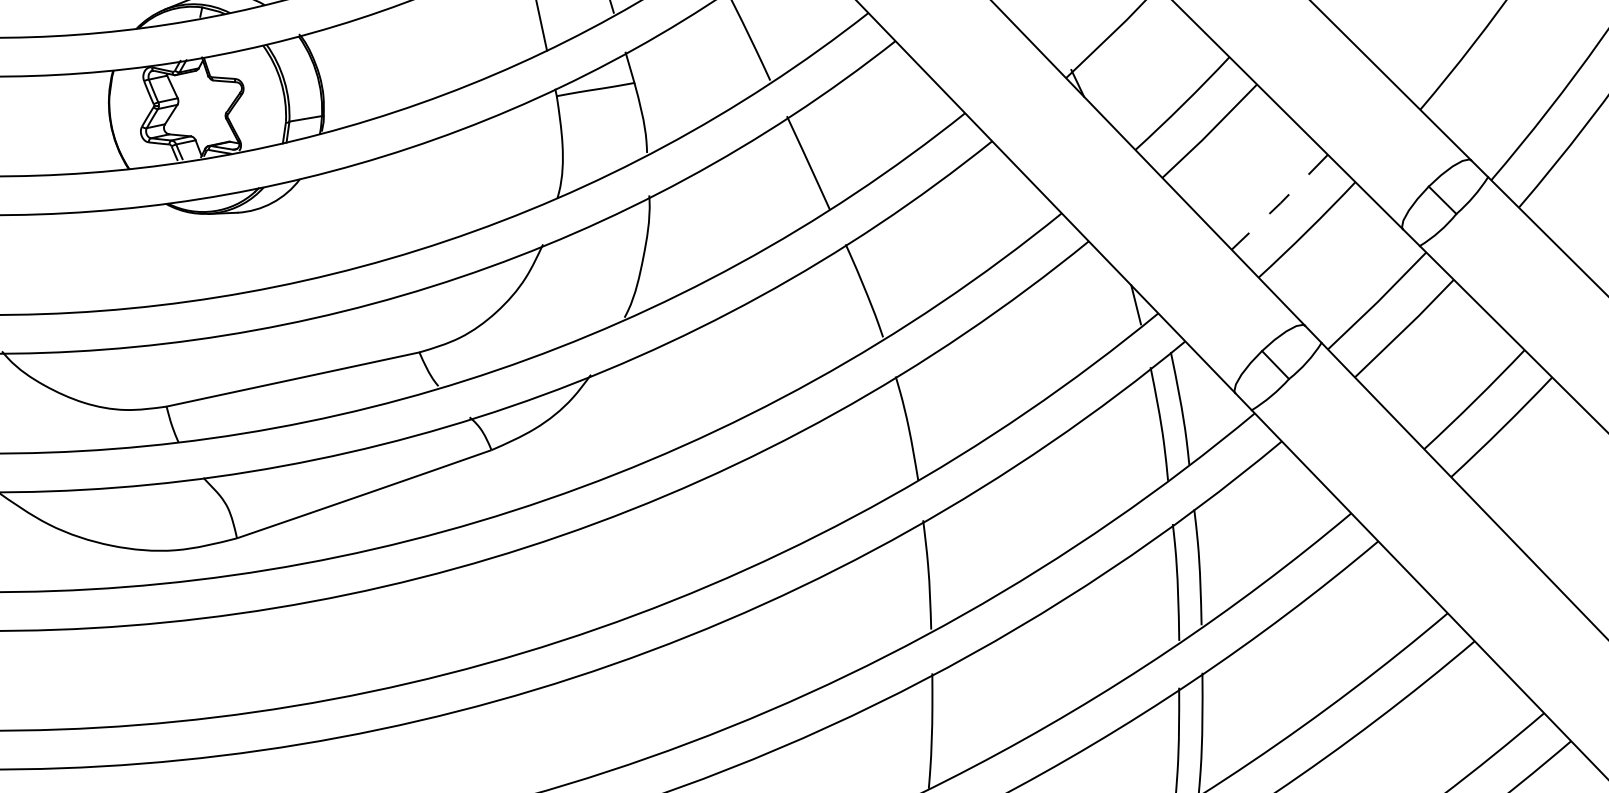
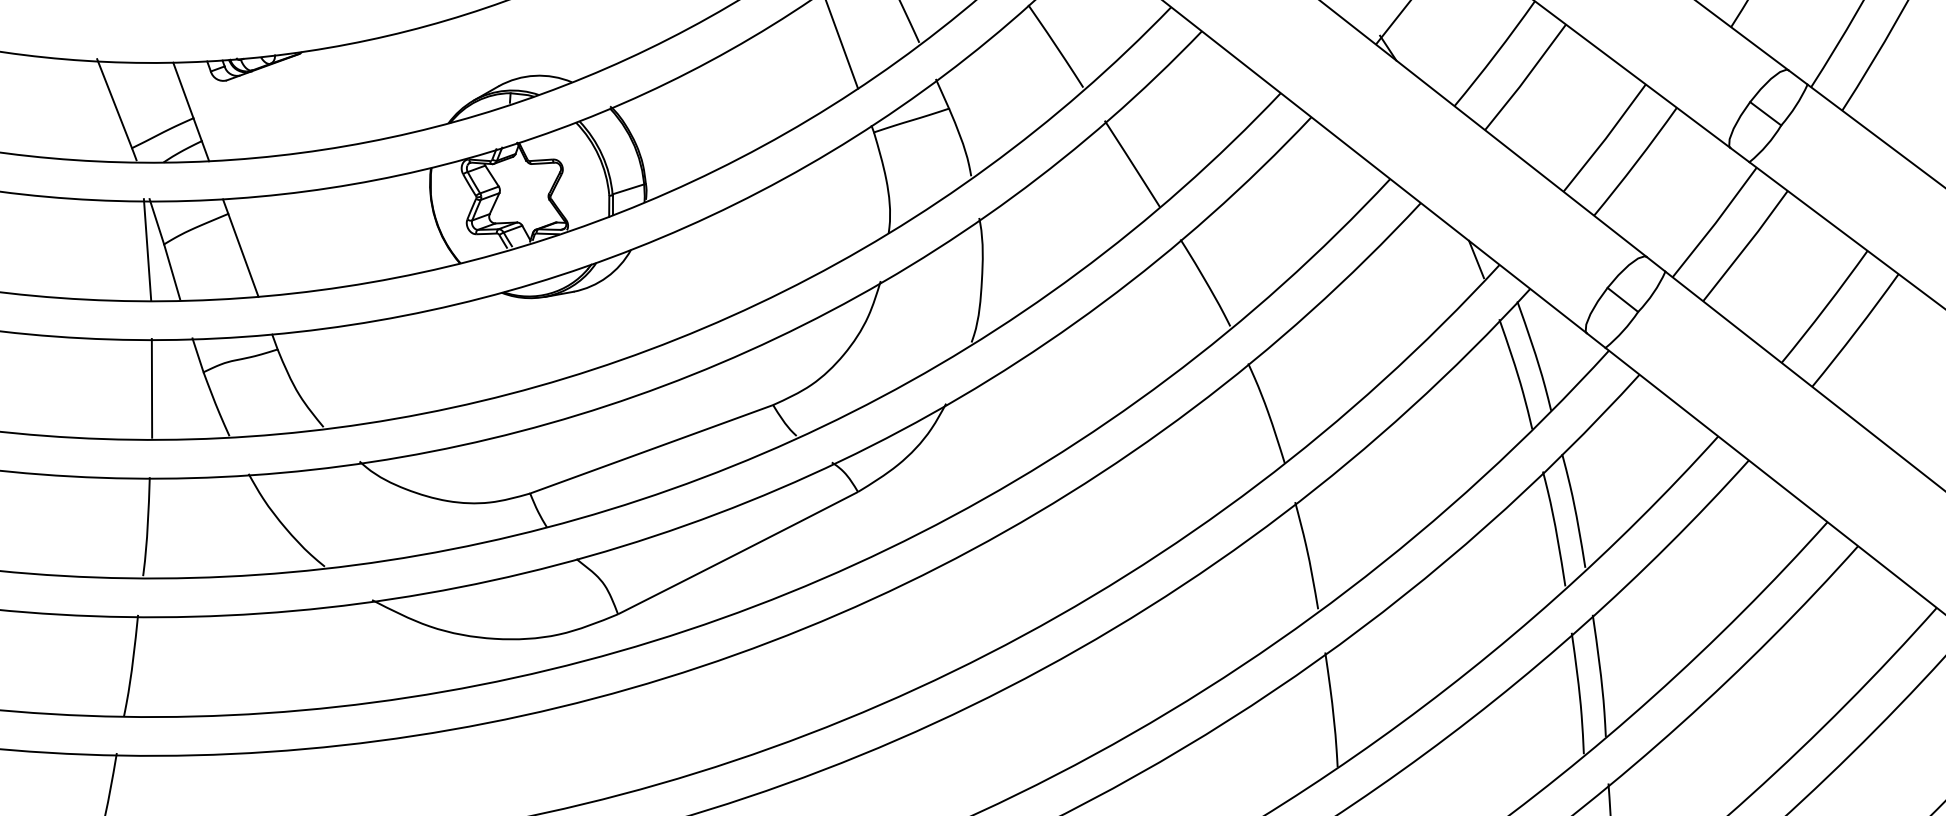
line: (1280, 202) -> (1605, 138), dashed -> solid

